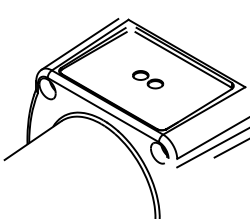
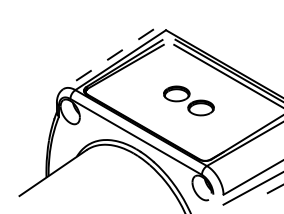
line: (79, 44) -> (108, 59), solid -> dashed
part: (148, 79) -> (189, 100), size x1.4

